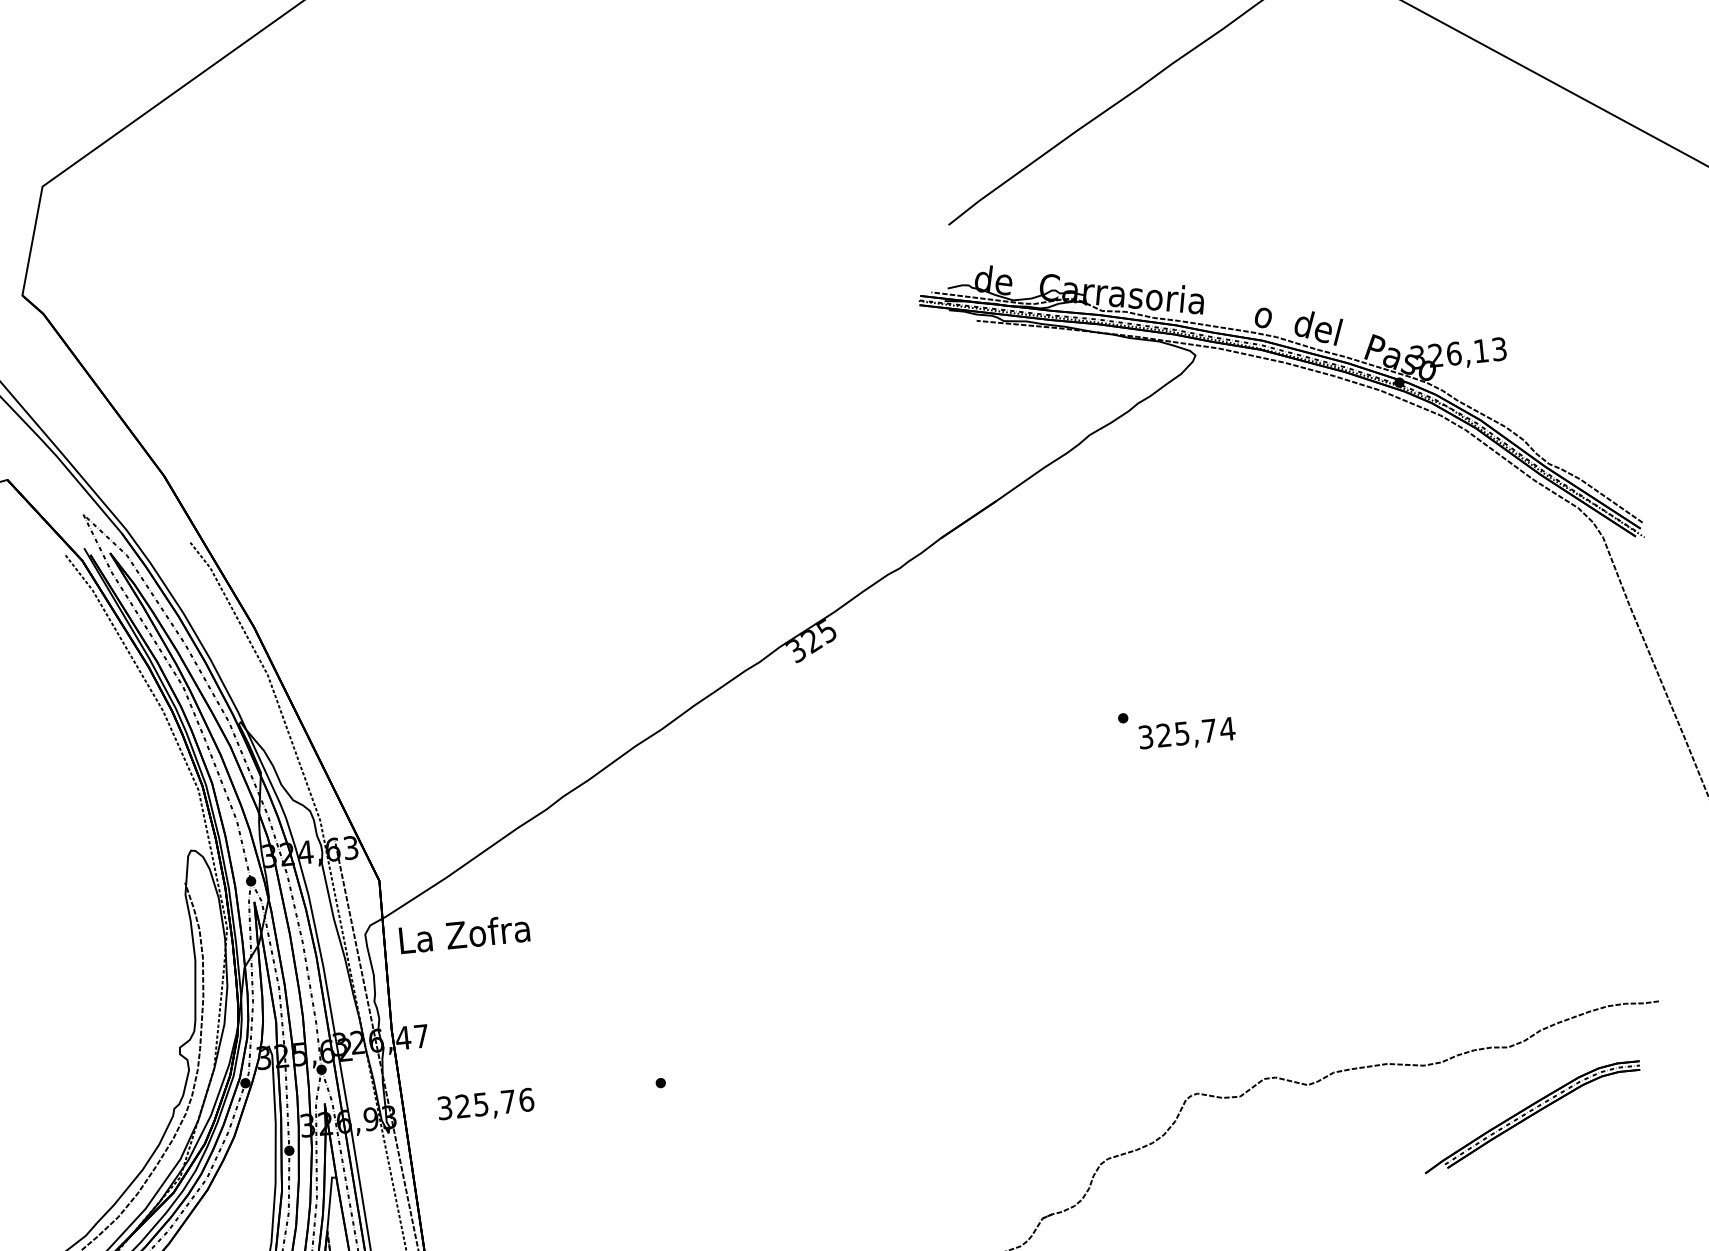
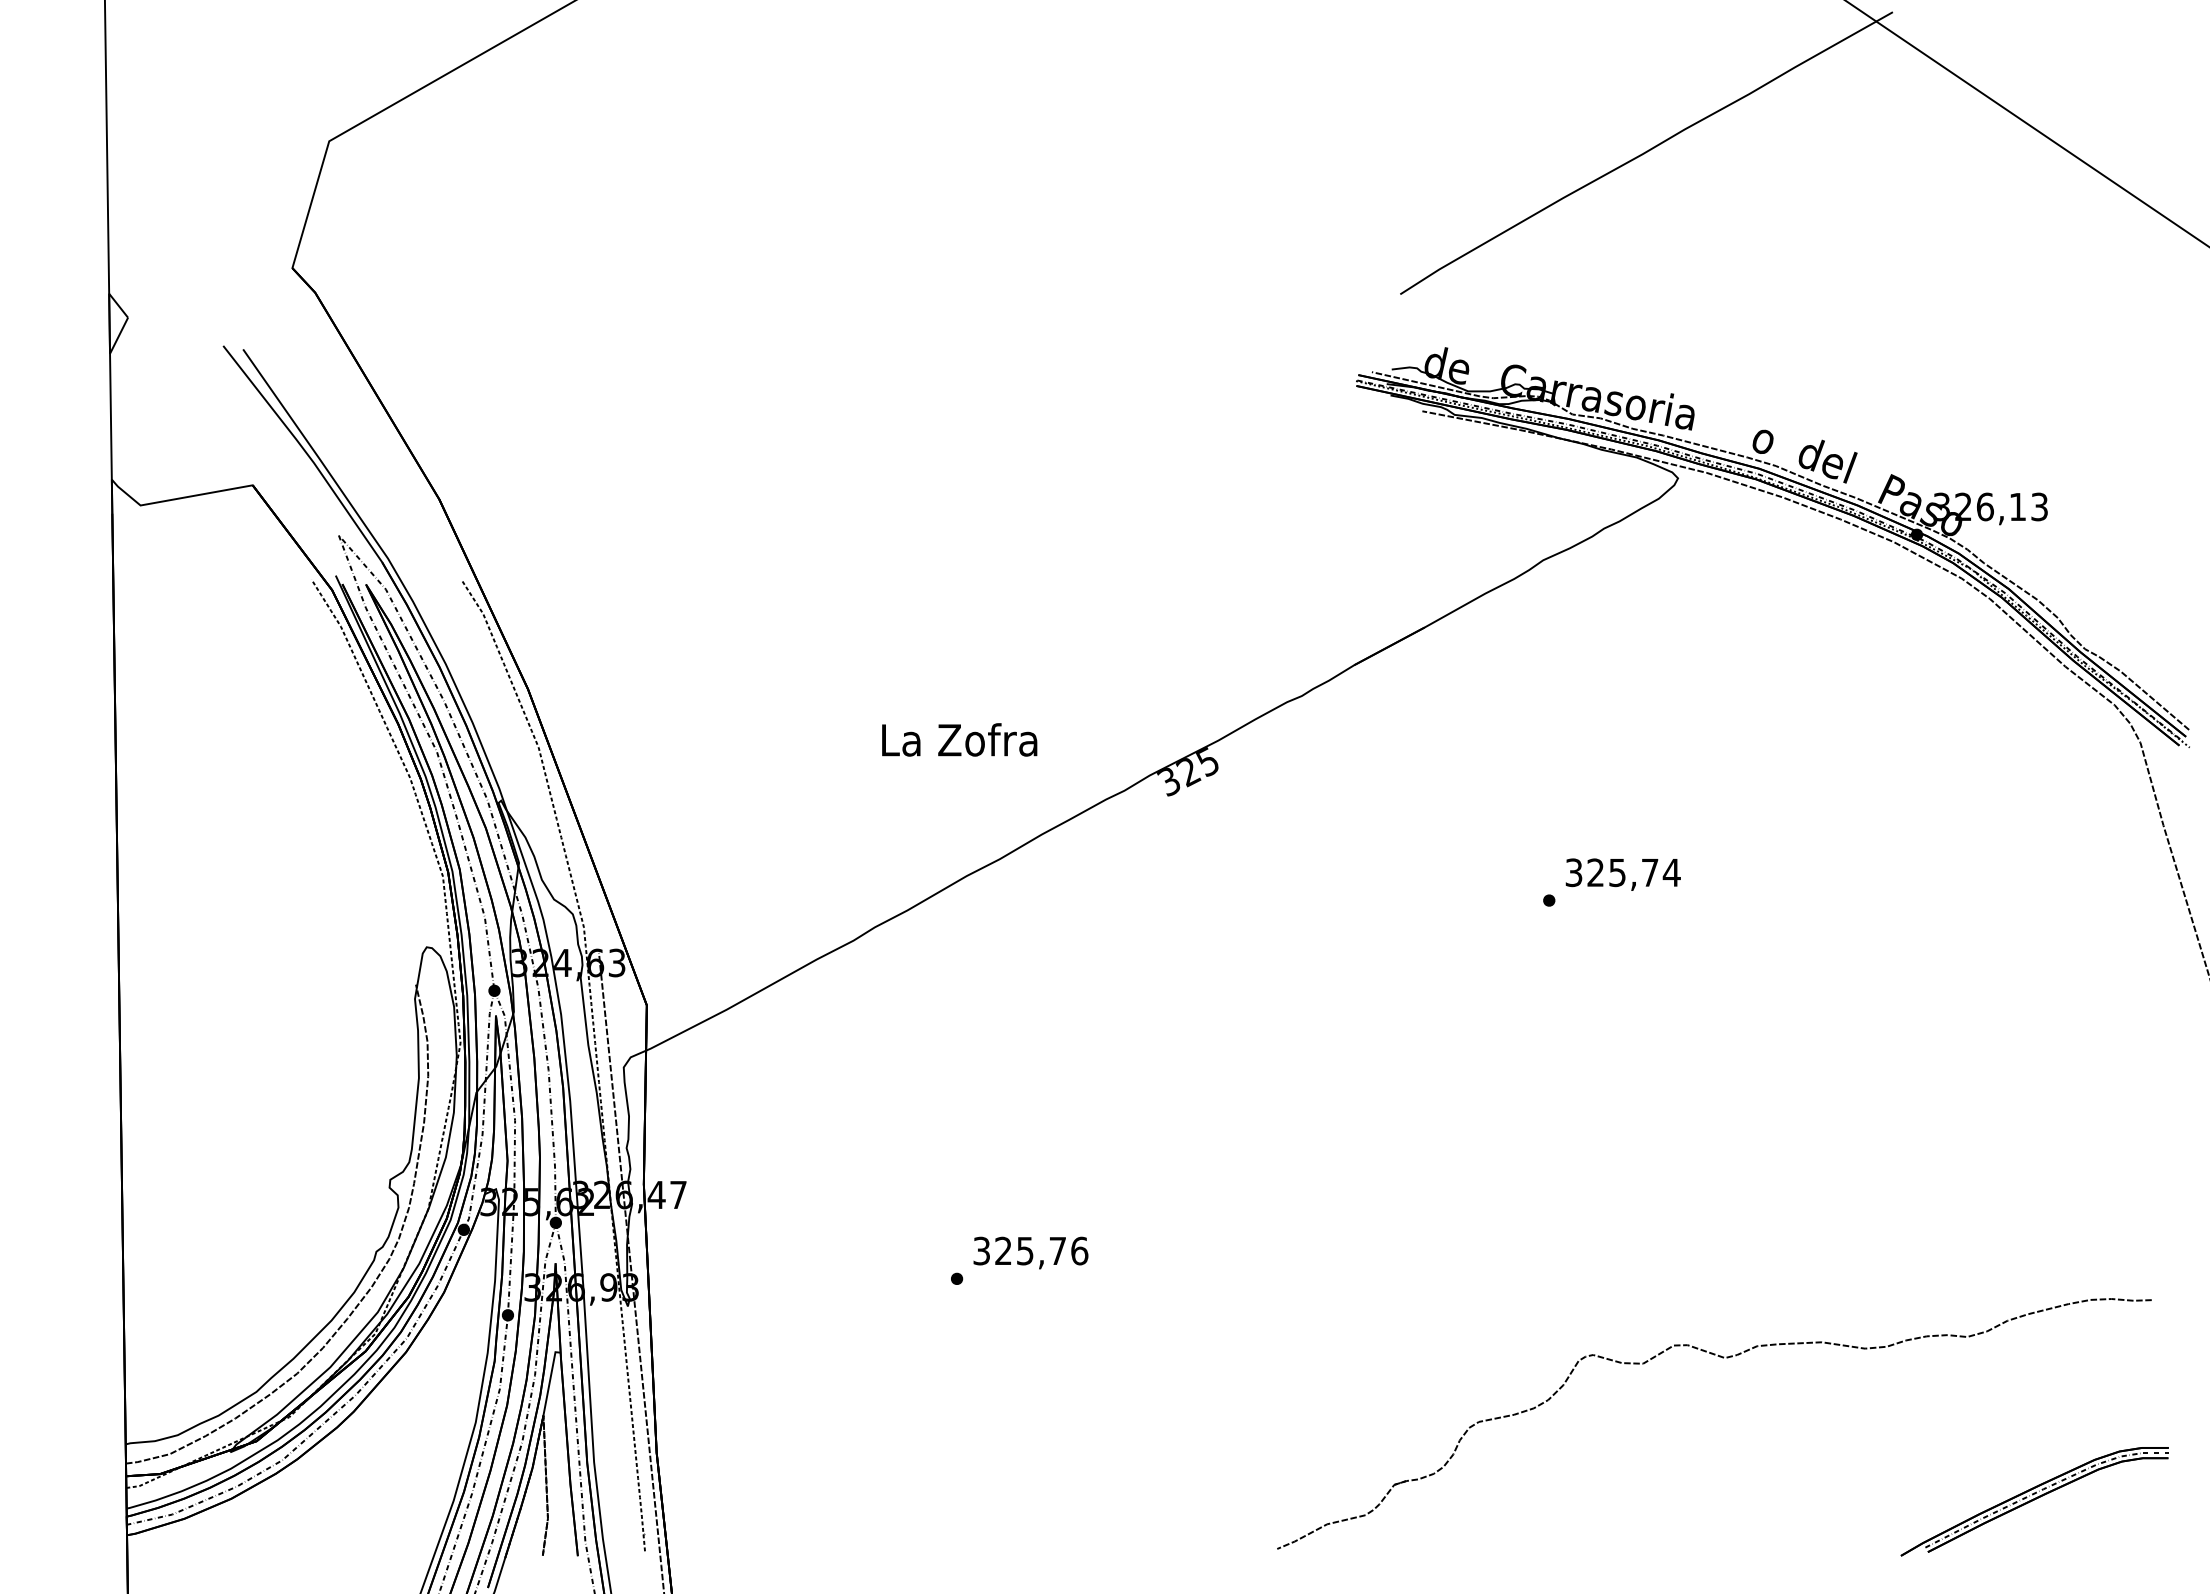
text: (1186, 734) -> (1622, 874), moved
text: (464, 933) -> (959, 739), moved
text: (485, 1105) -> (1030, 1252), moved
part: (1532, 1117) -> (2034, 1501), moved

